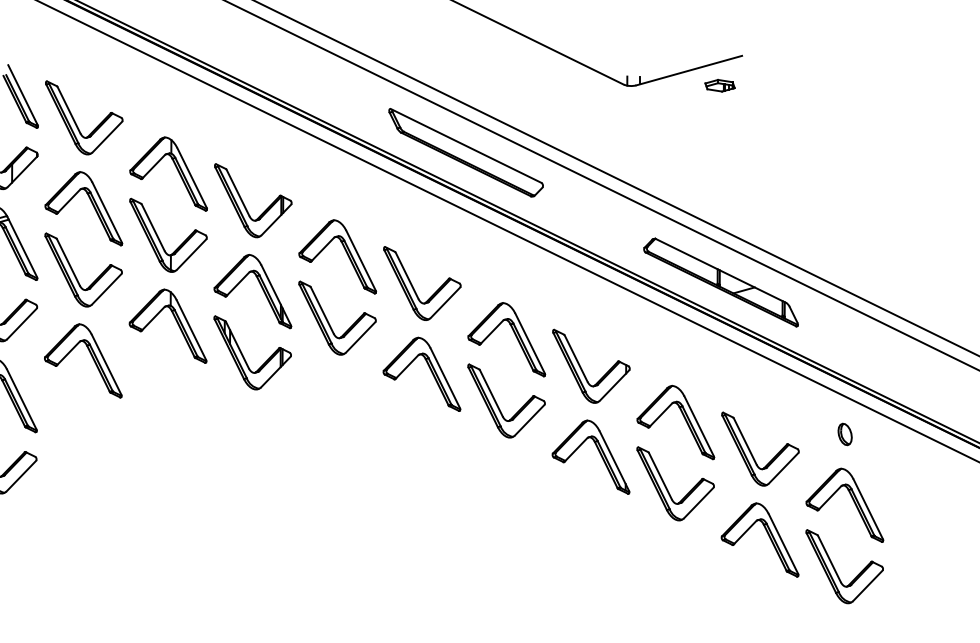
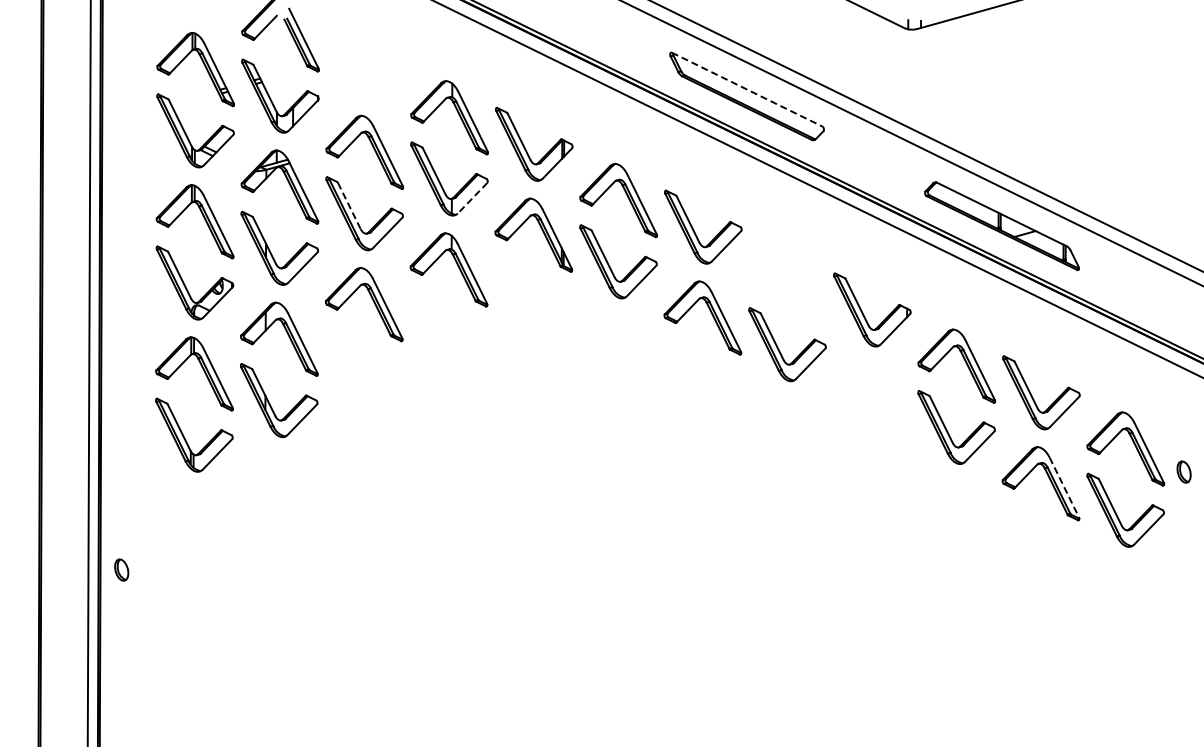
part: (719, 85) -> (1000, 29), removed
part: (76, 122) -> (357, 66), removed
line: (466, 145) -> (747, 89), solid -> dashed
line: (191, 254) -> (472, 198), solid -> dashed
line: (68, 262) -> (349, 206), solid -> dashed
part: (514, 334) -> (795, 278), removed
part: (244, 356) -> (525, 300), removed
part: (844, 433) -> (1183, 471), moved
part: (598, 451) -> (879, 395), removed
line: (783, 543) -> (1064, 487), solid -> dashed

